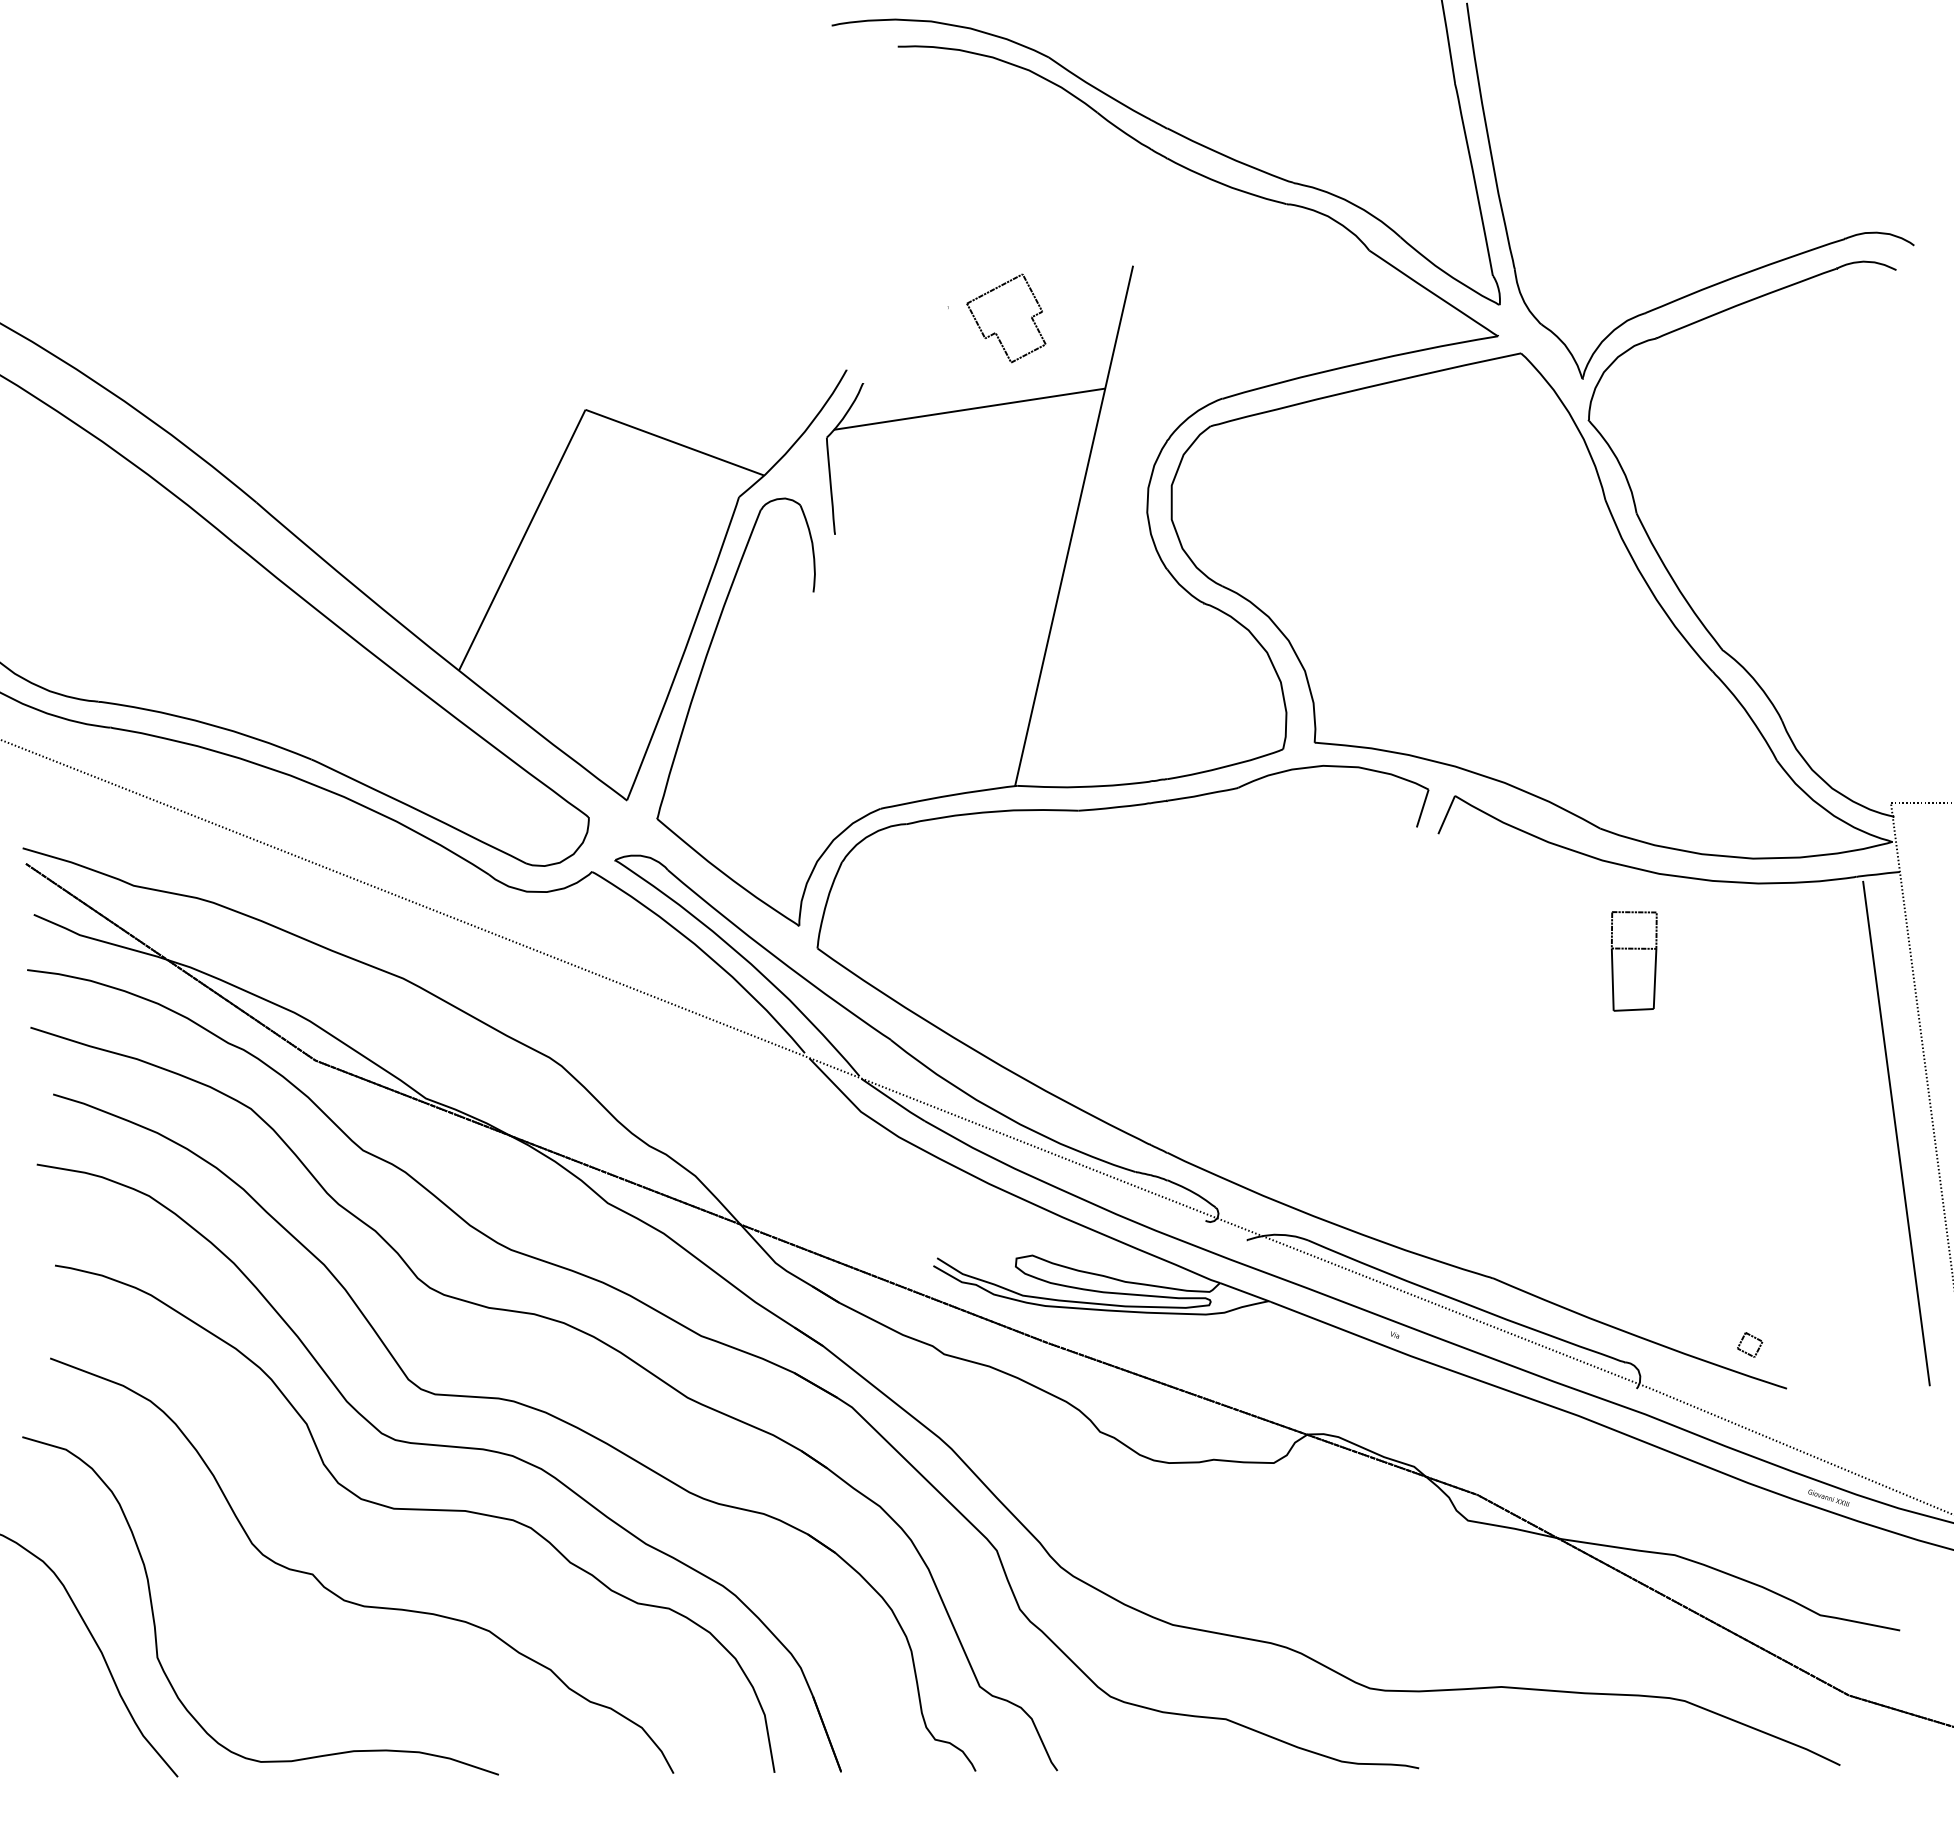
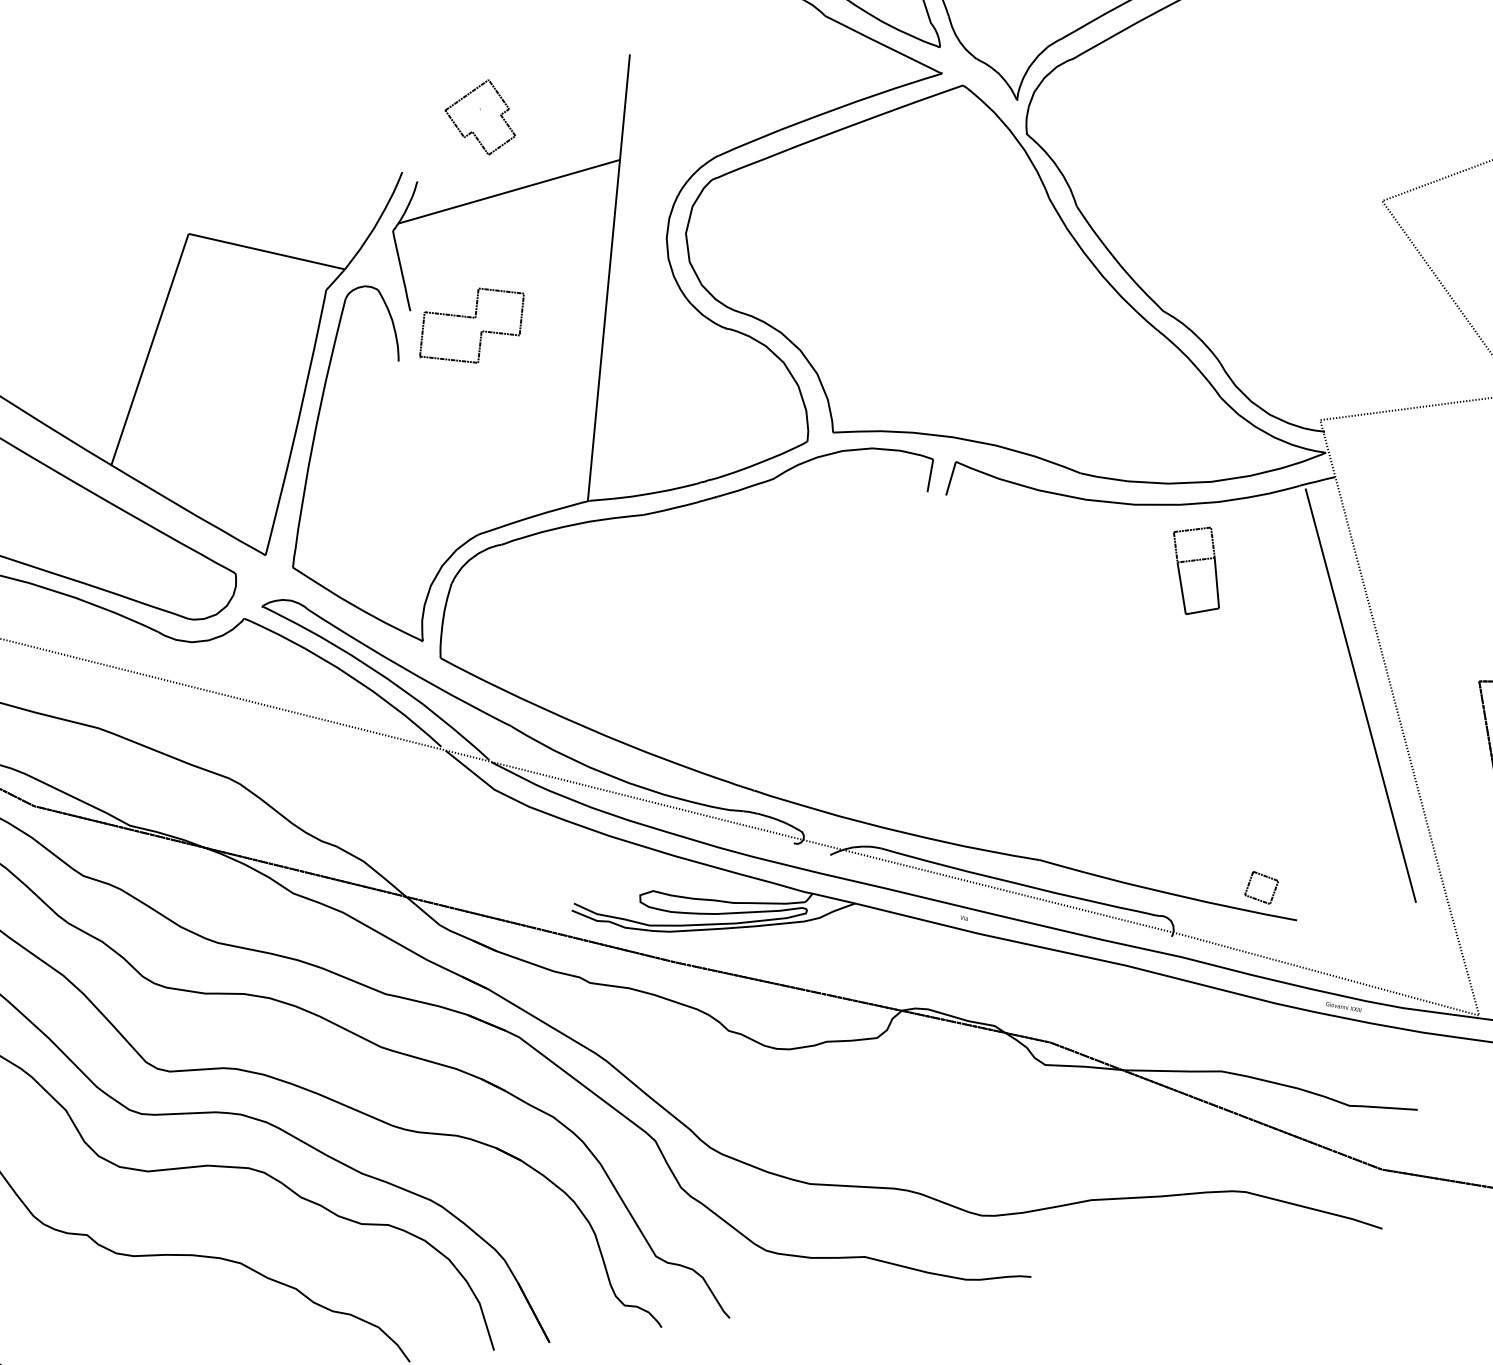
part: (1006, 318) -> (479, 118), moved
part: (908, 553) -> (473, 318), added
part: (1634, 949) -> (1196, 560), moved
part: (1749, 1344) -> (1261, 887), size x1.67

